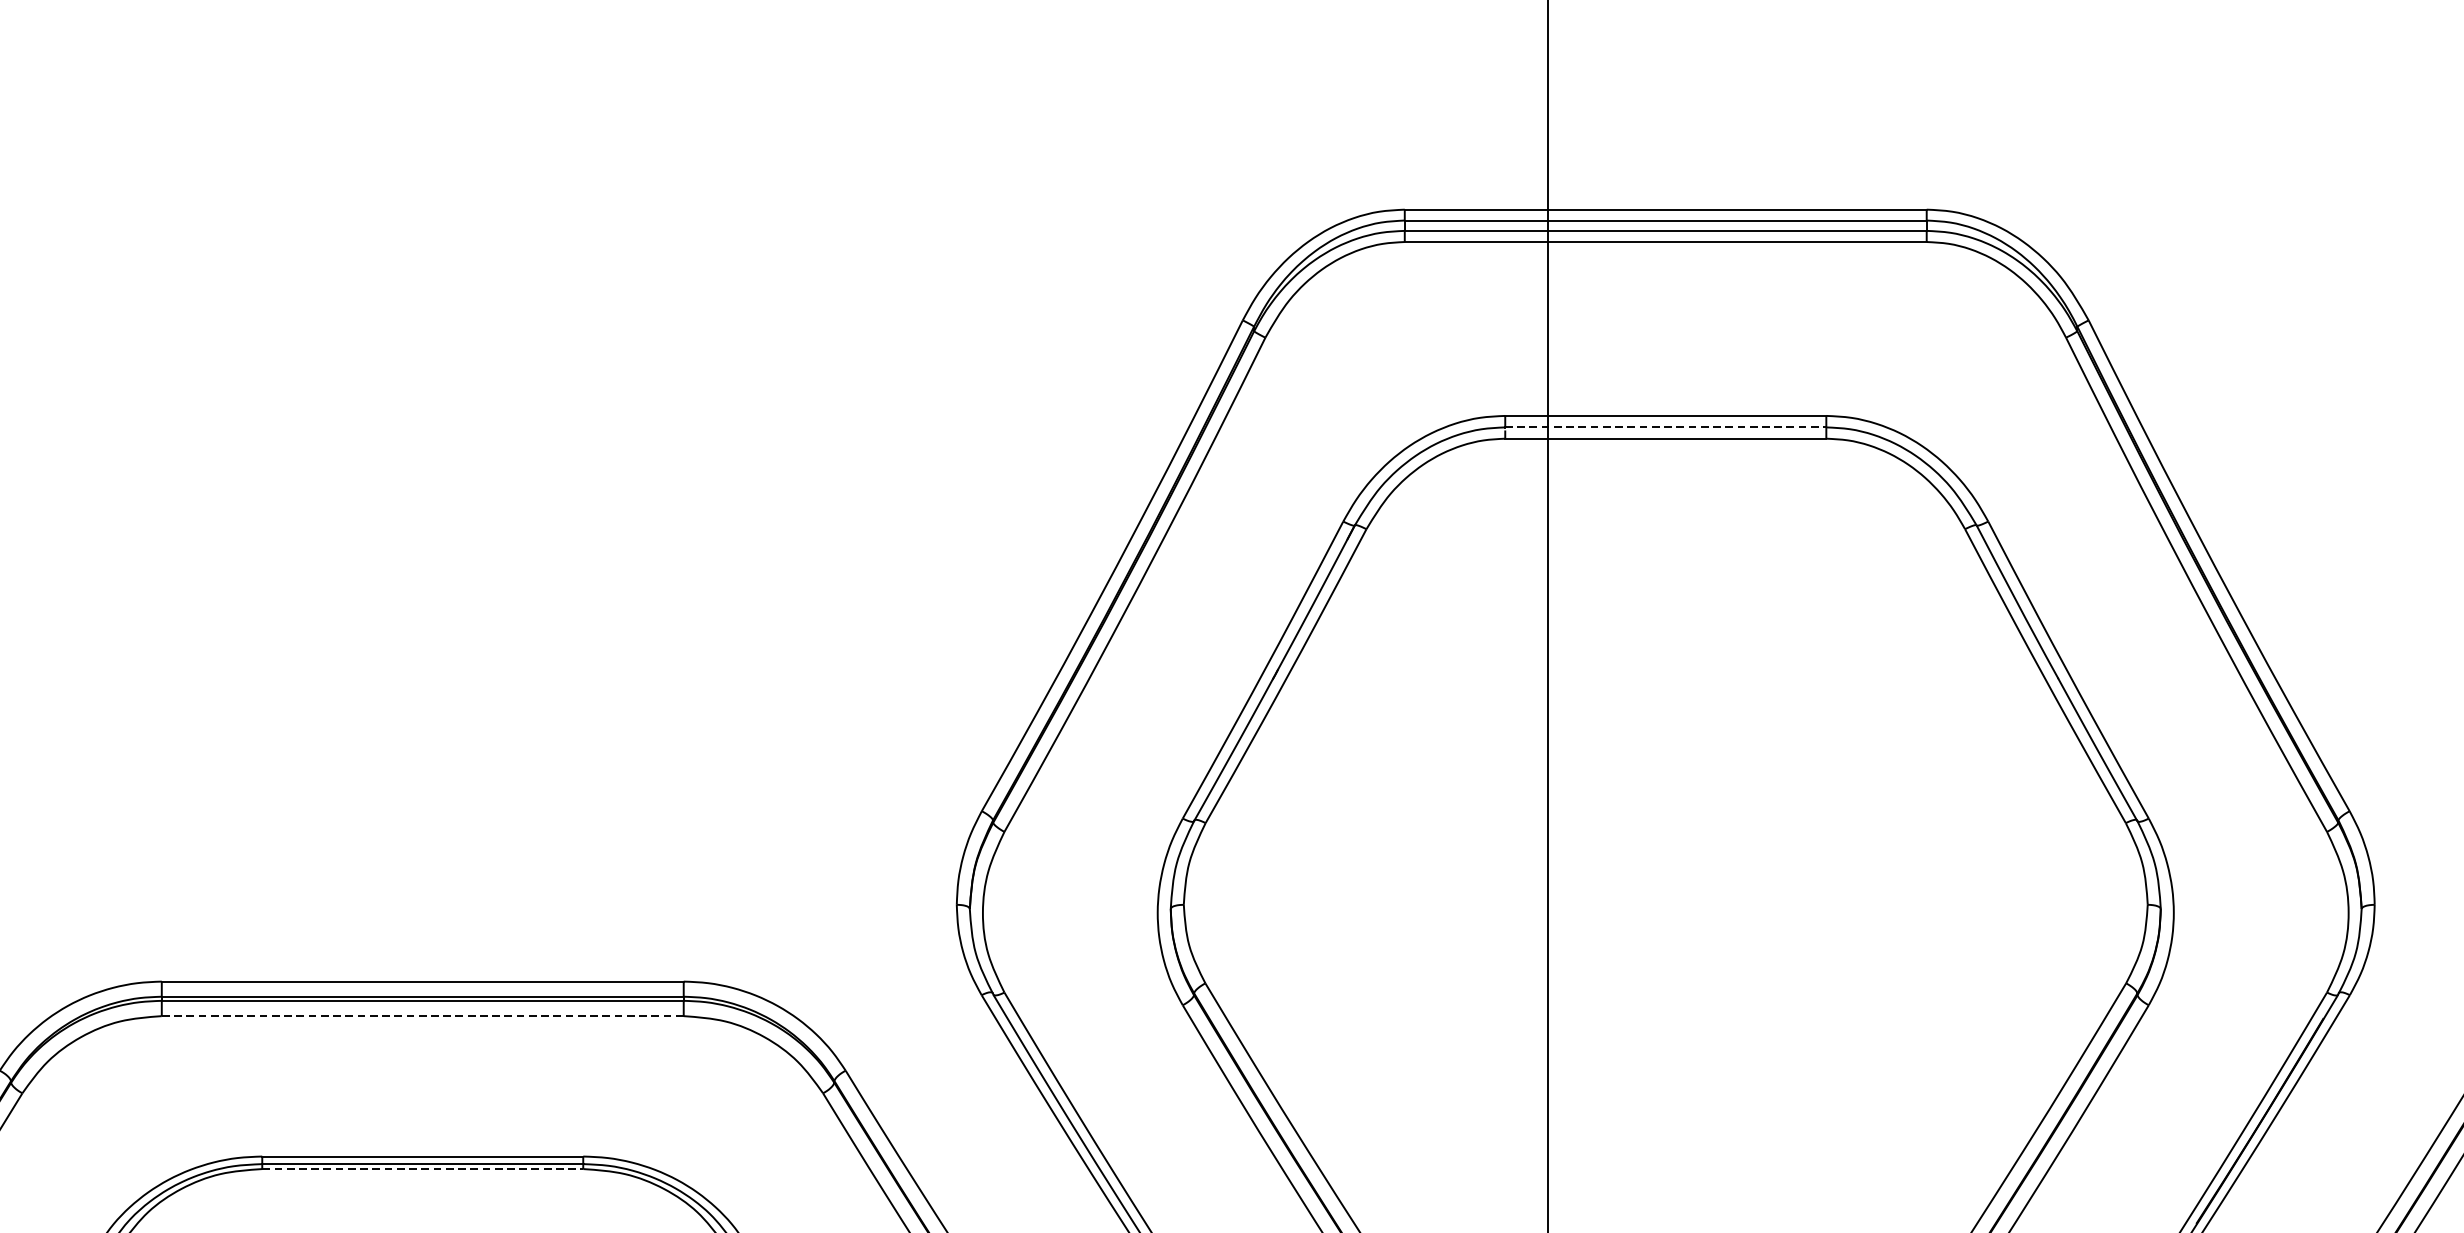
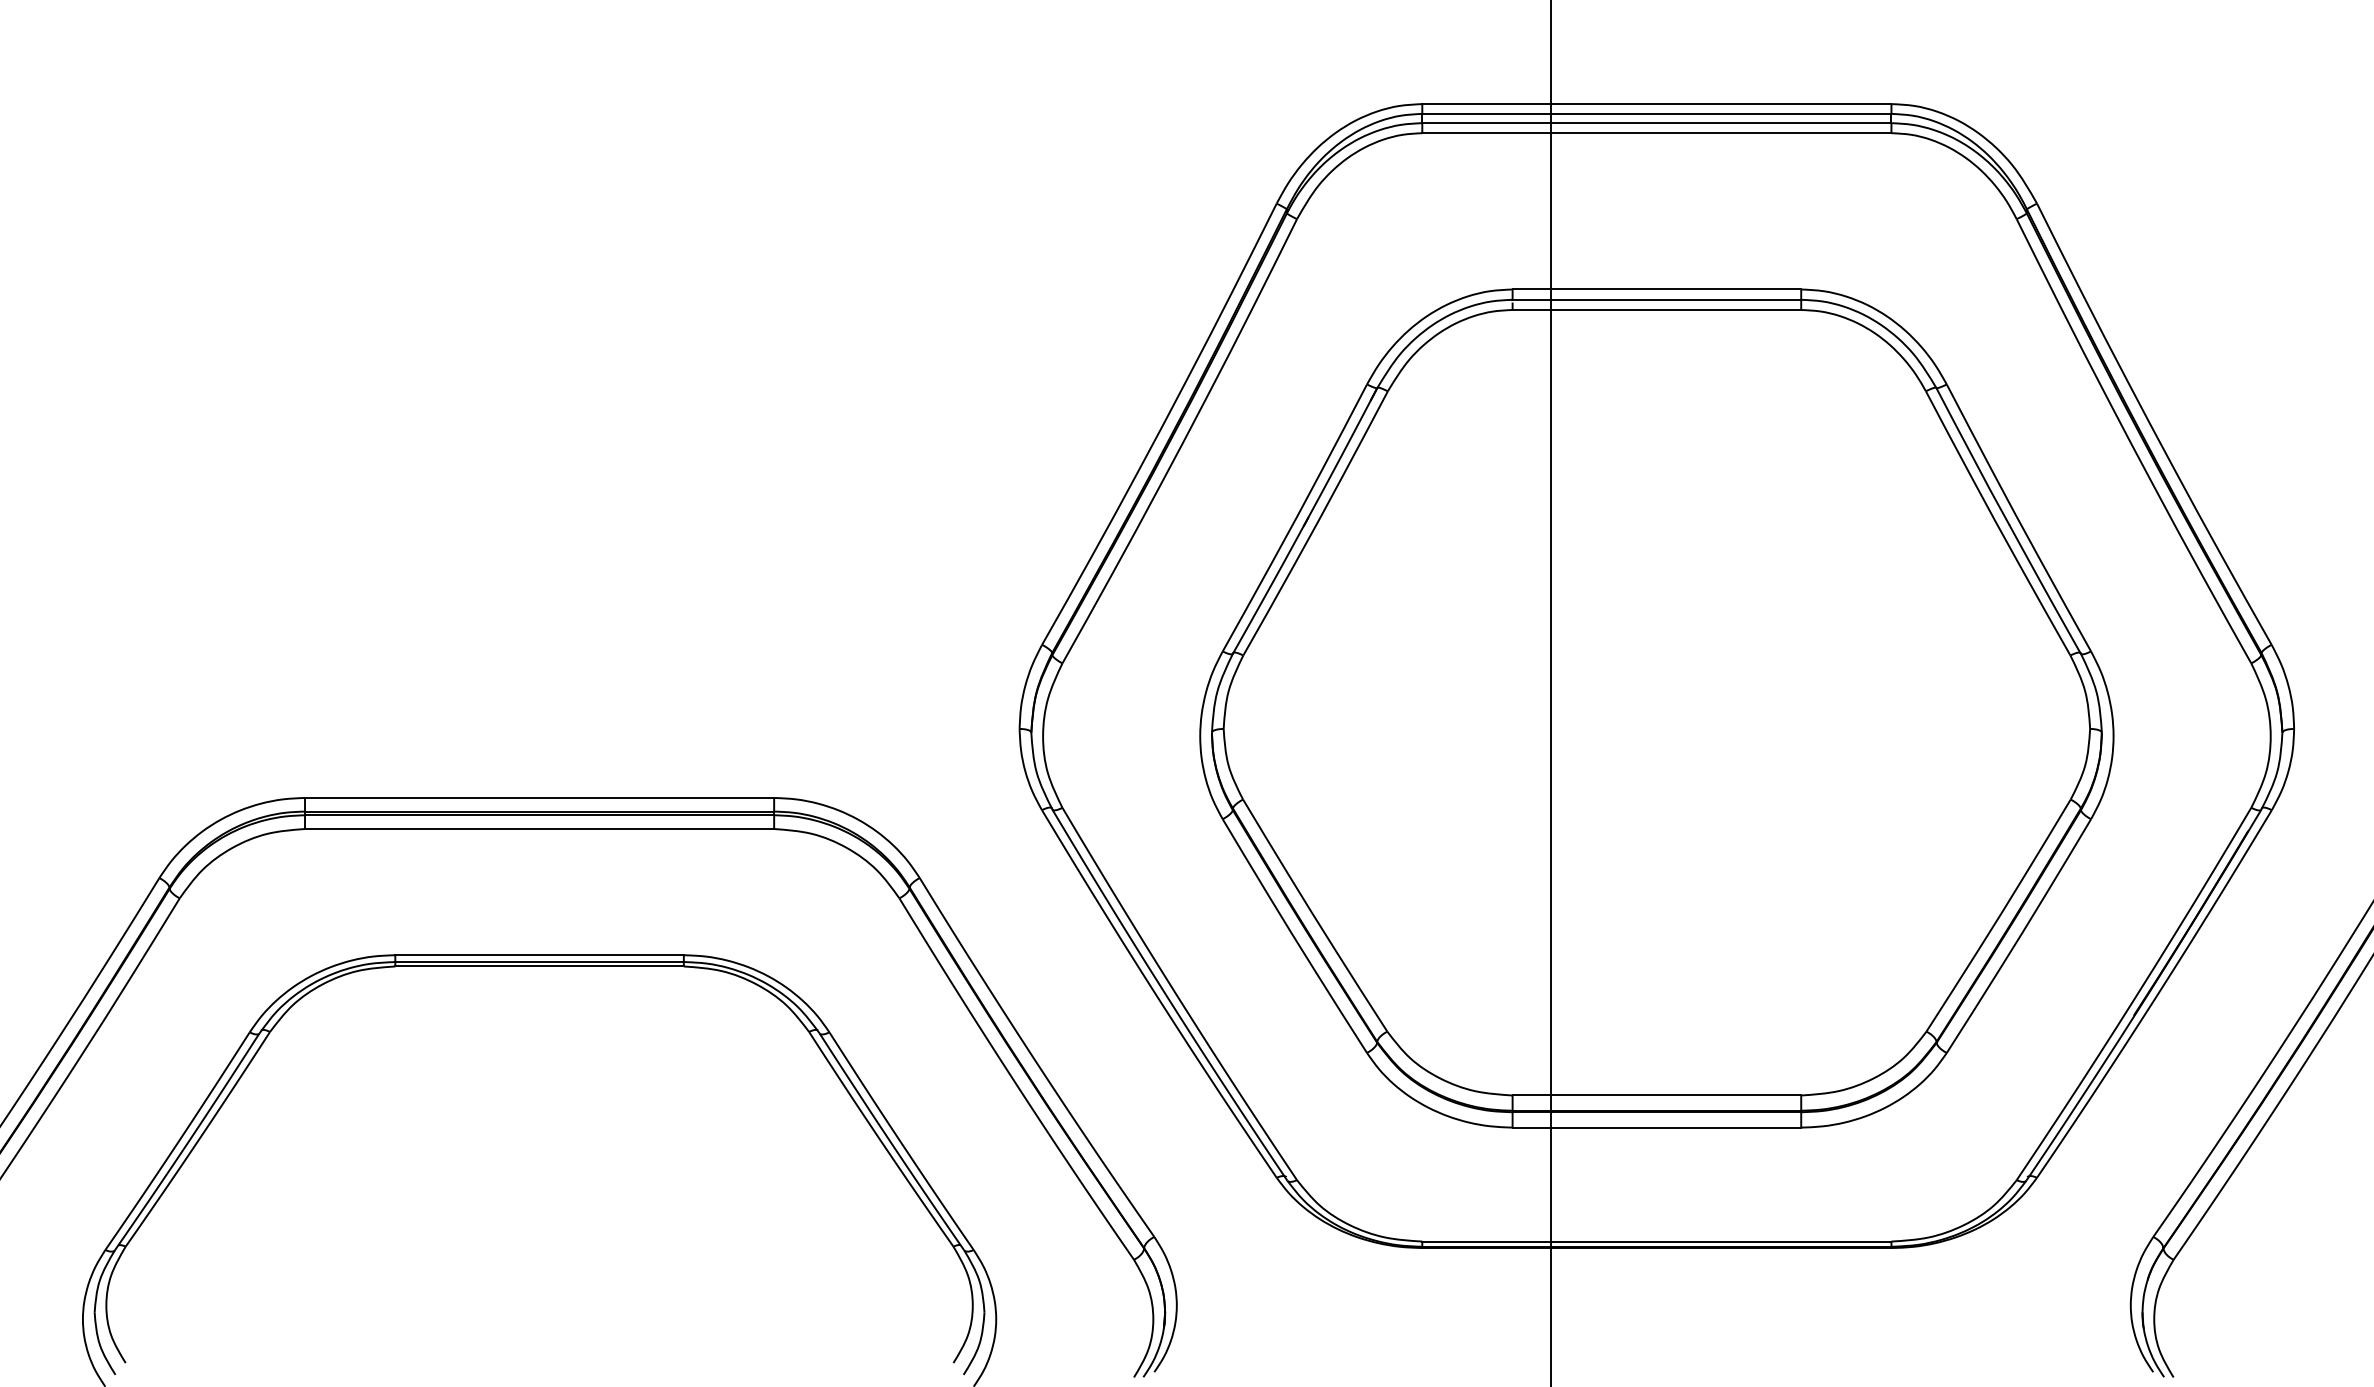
line: (1666, 427) -> (1657, 299), dashed -> solid
line: (422, 1016) -> (539, 829), dashed -> solid
line: (423, 1169) -> (540, 966), dashed -> solid

